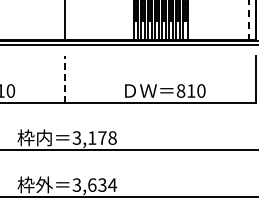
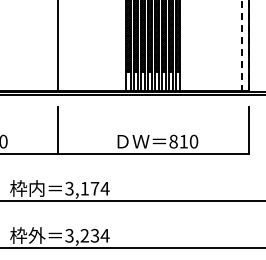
line: (65, 79) -> (58, 130), dashed -> solid
text: (111, 137) -> (104, 188), 3,178 -> 3,174
text: (91, 184) -> (84, 235), 3,634 -> 3,234

